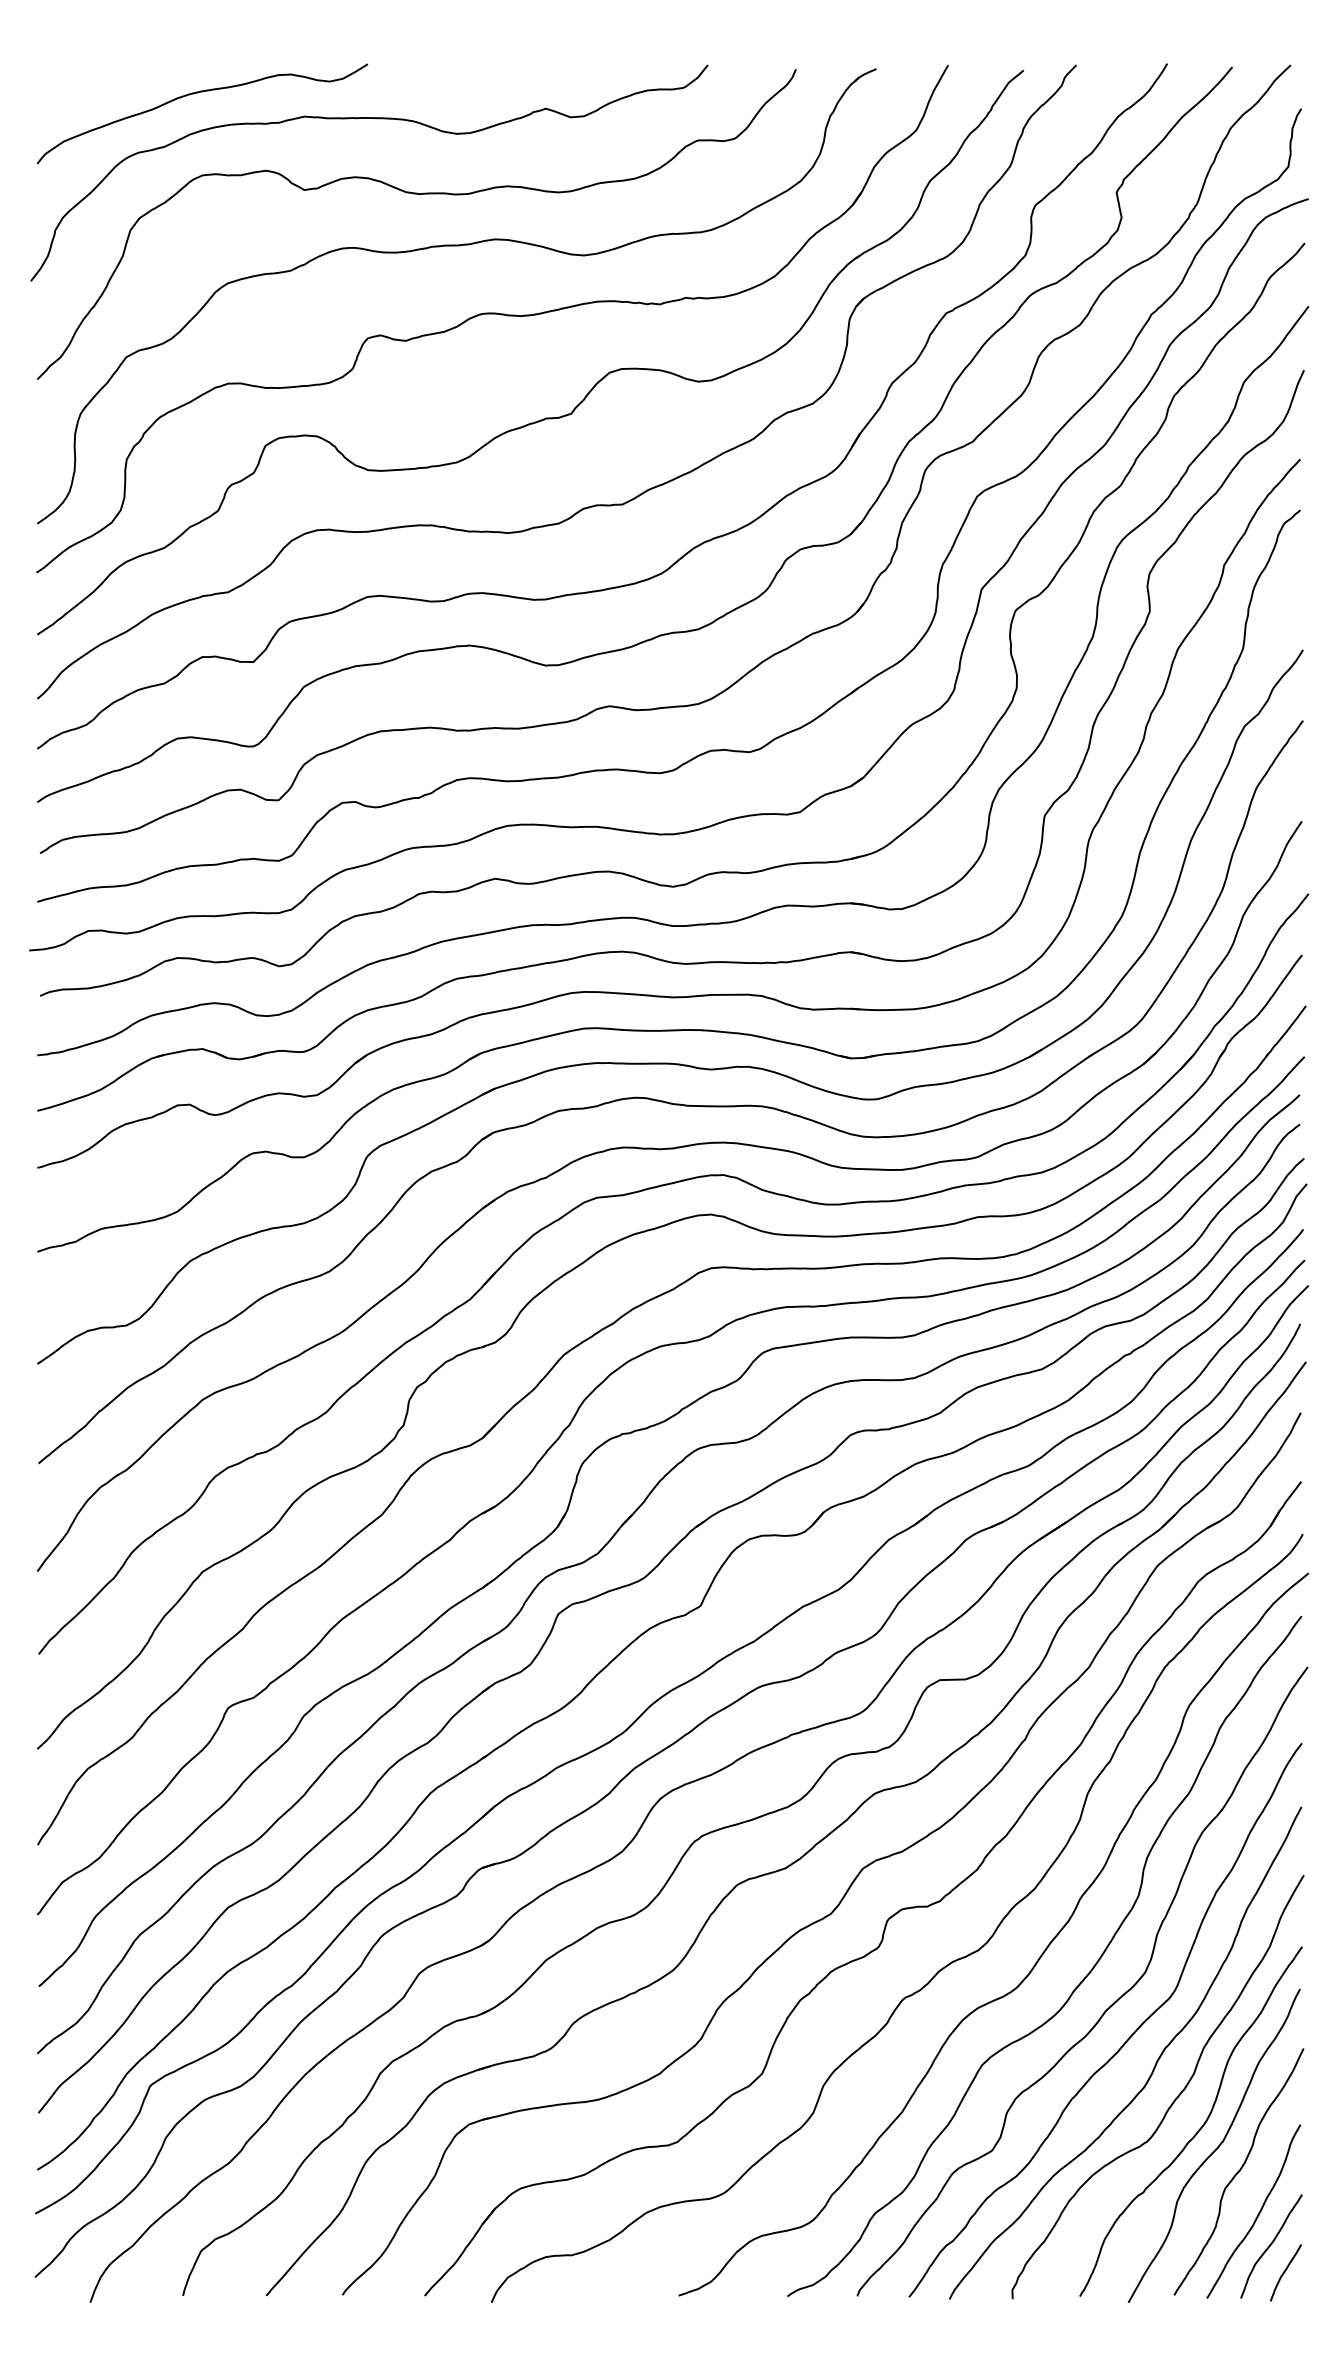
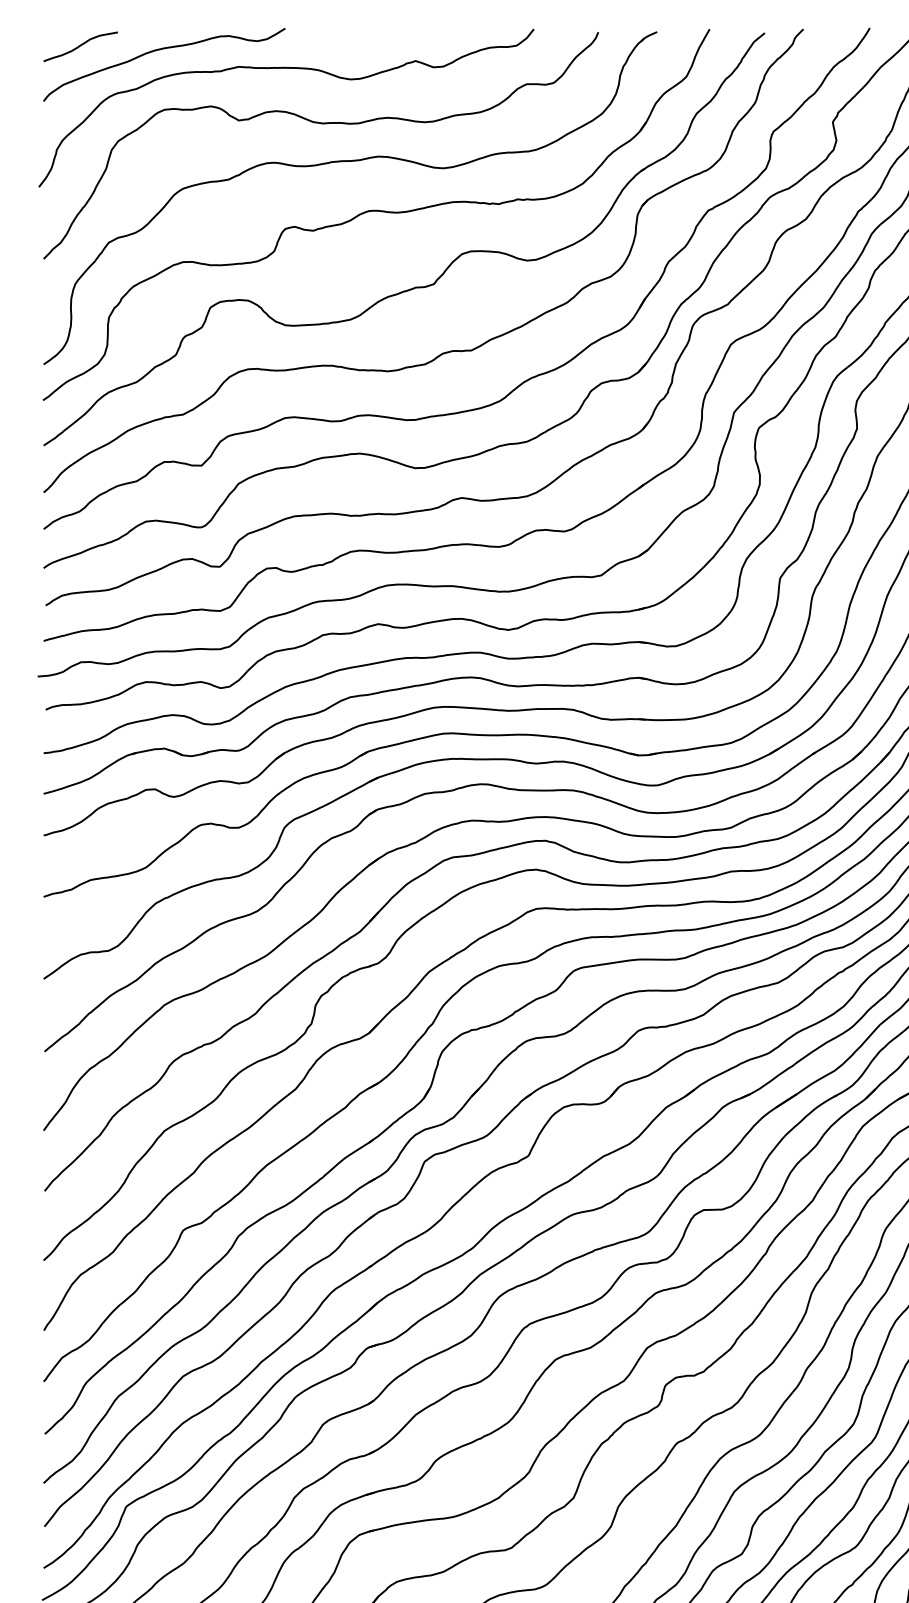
curve: (87, 88) -> (80, 46), added

